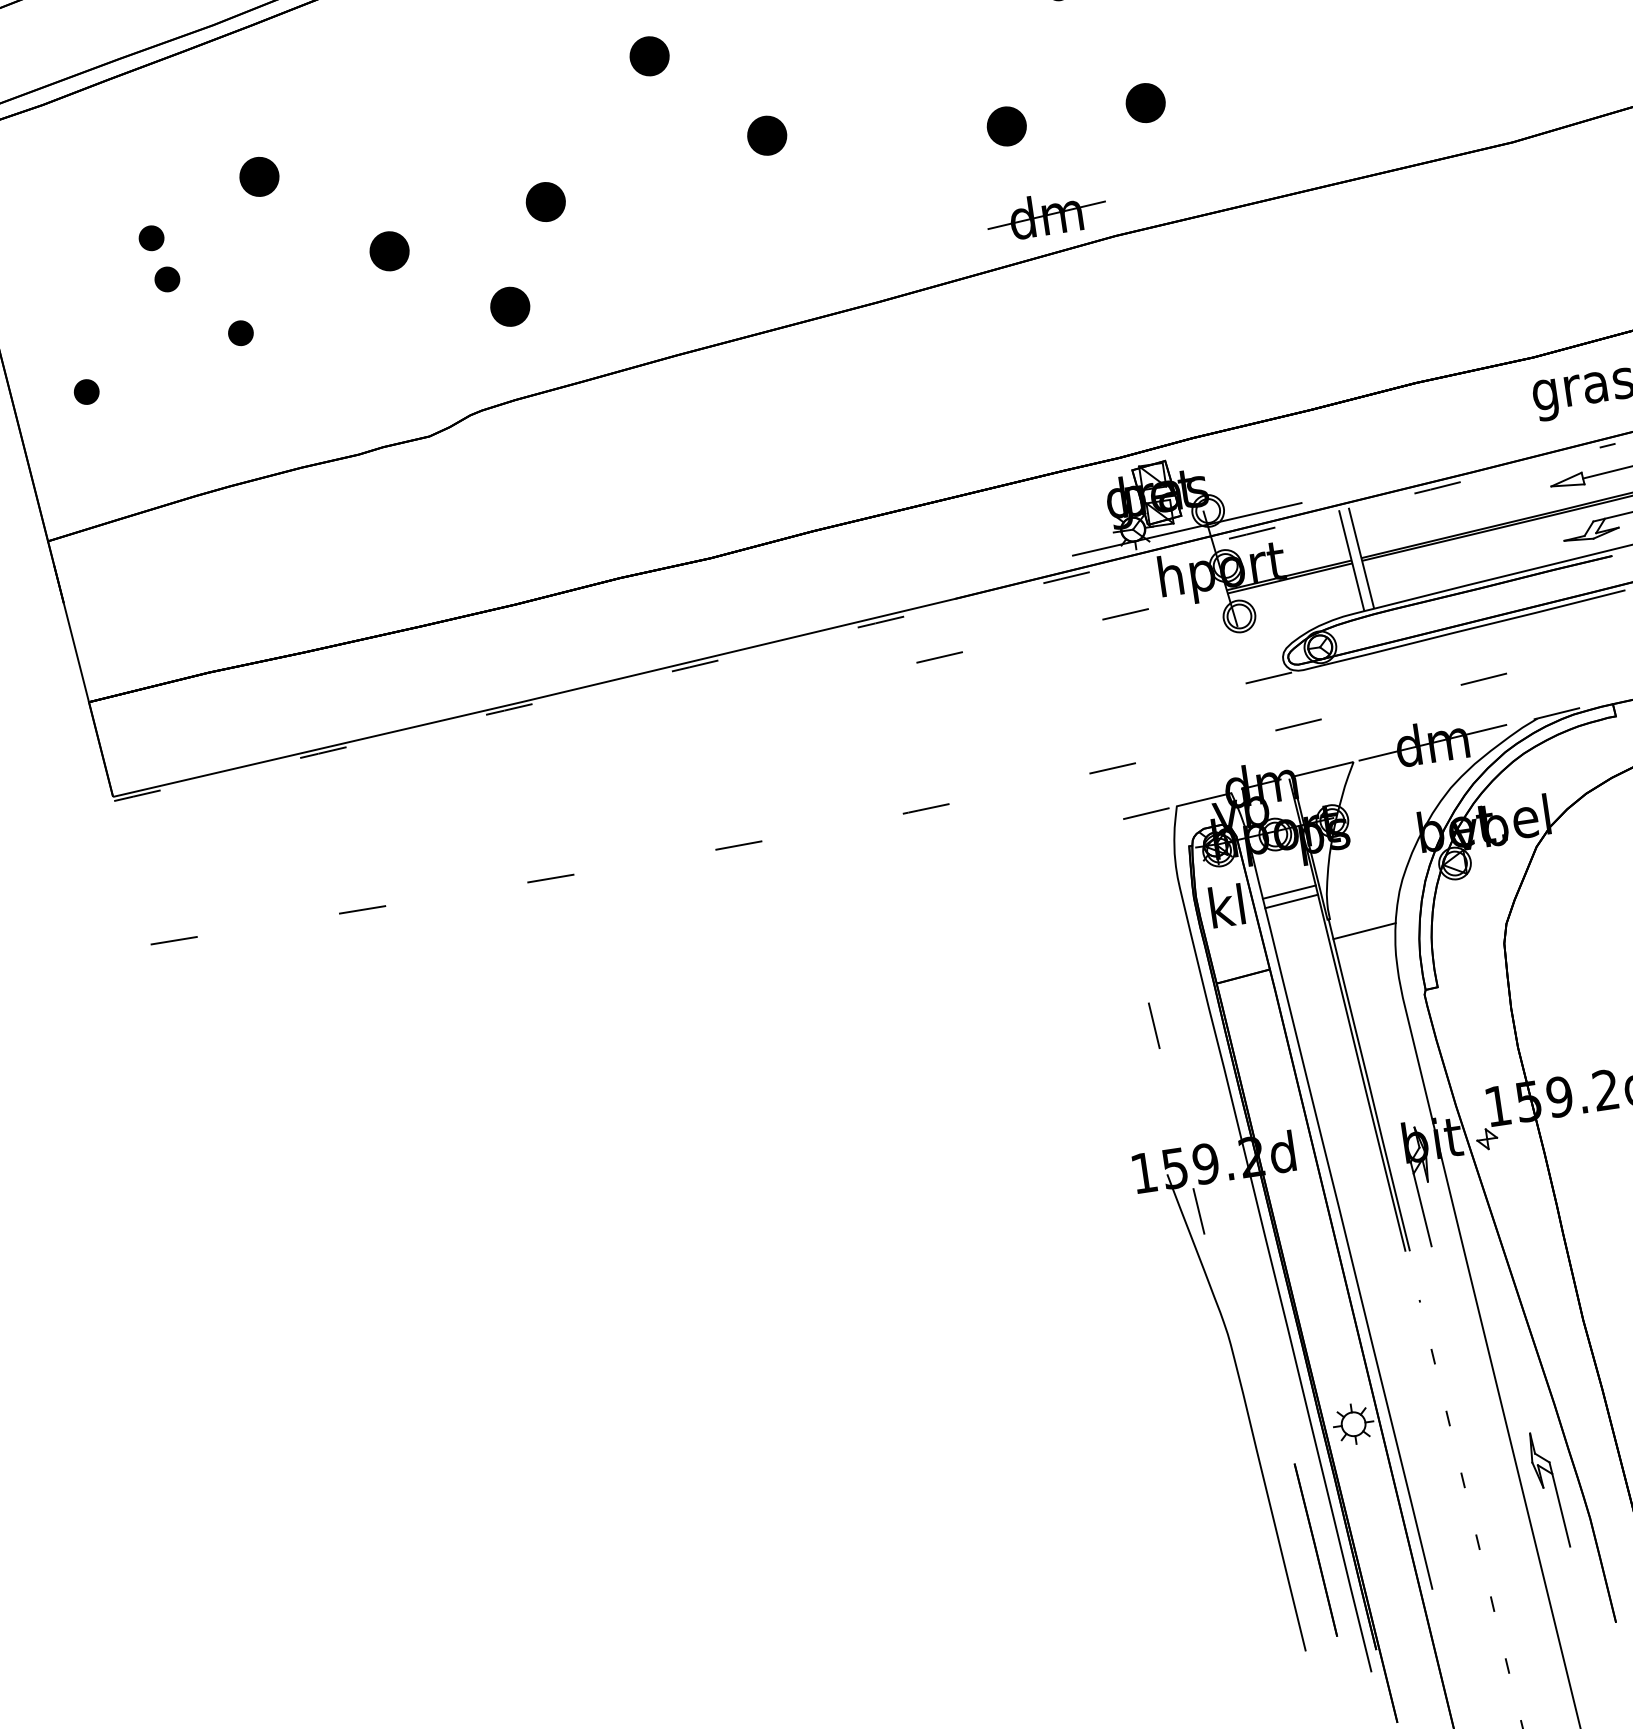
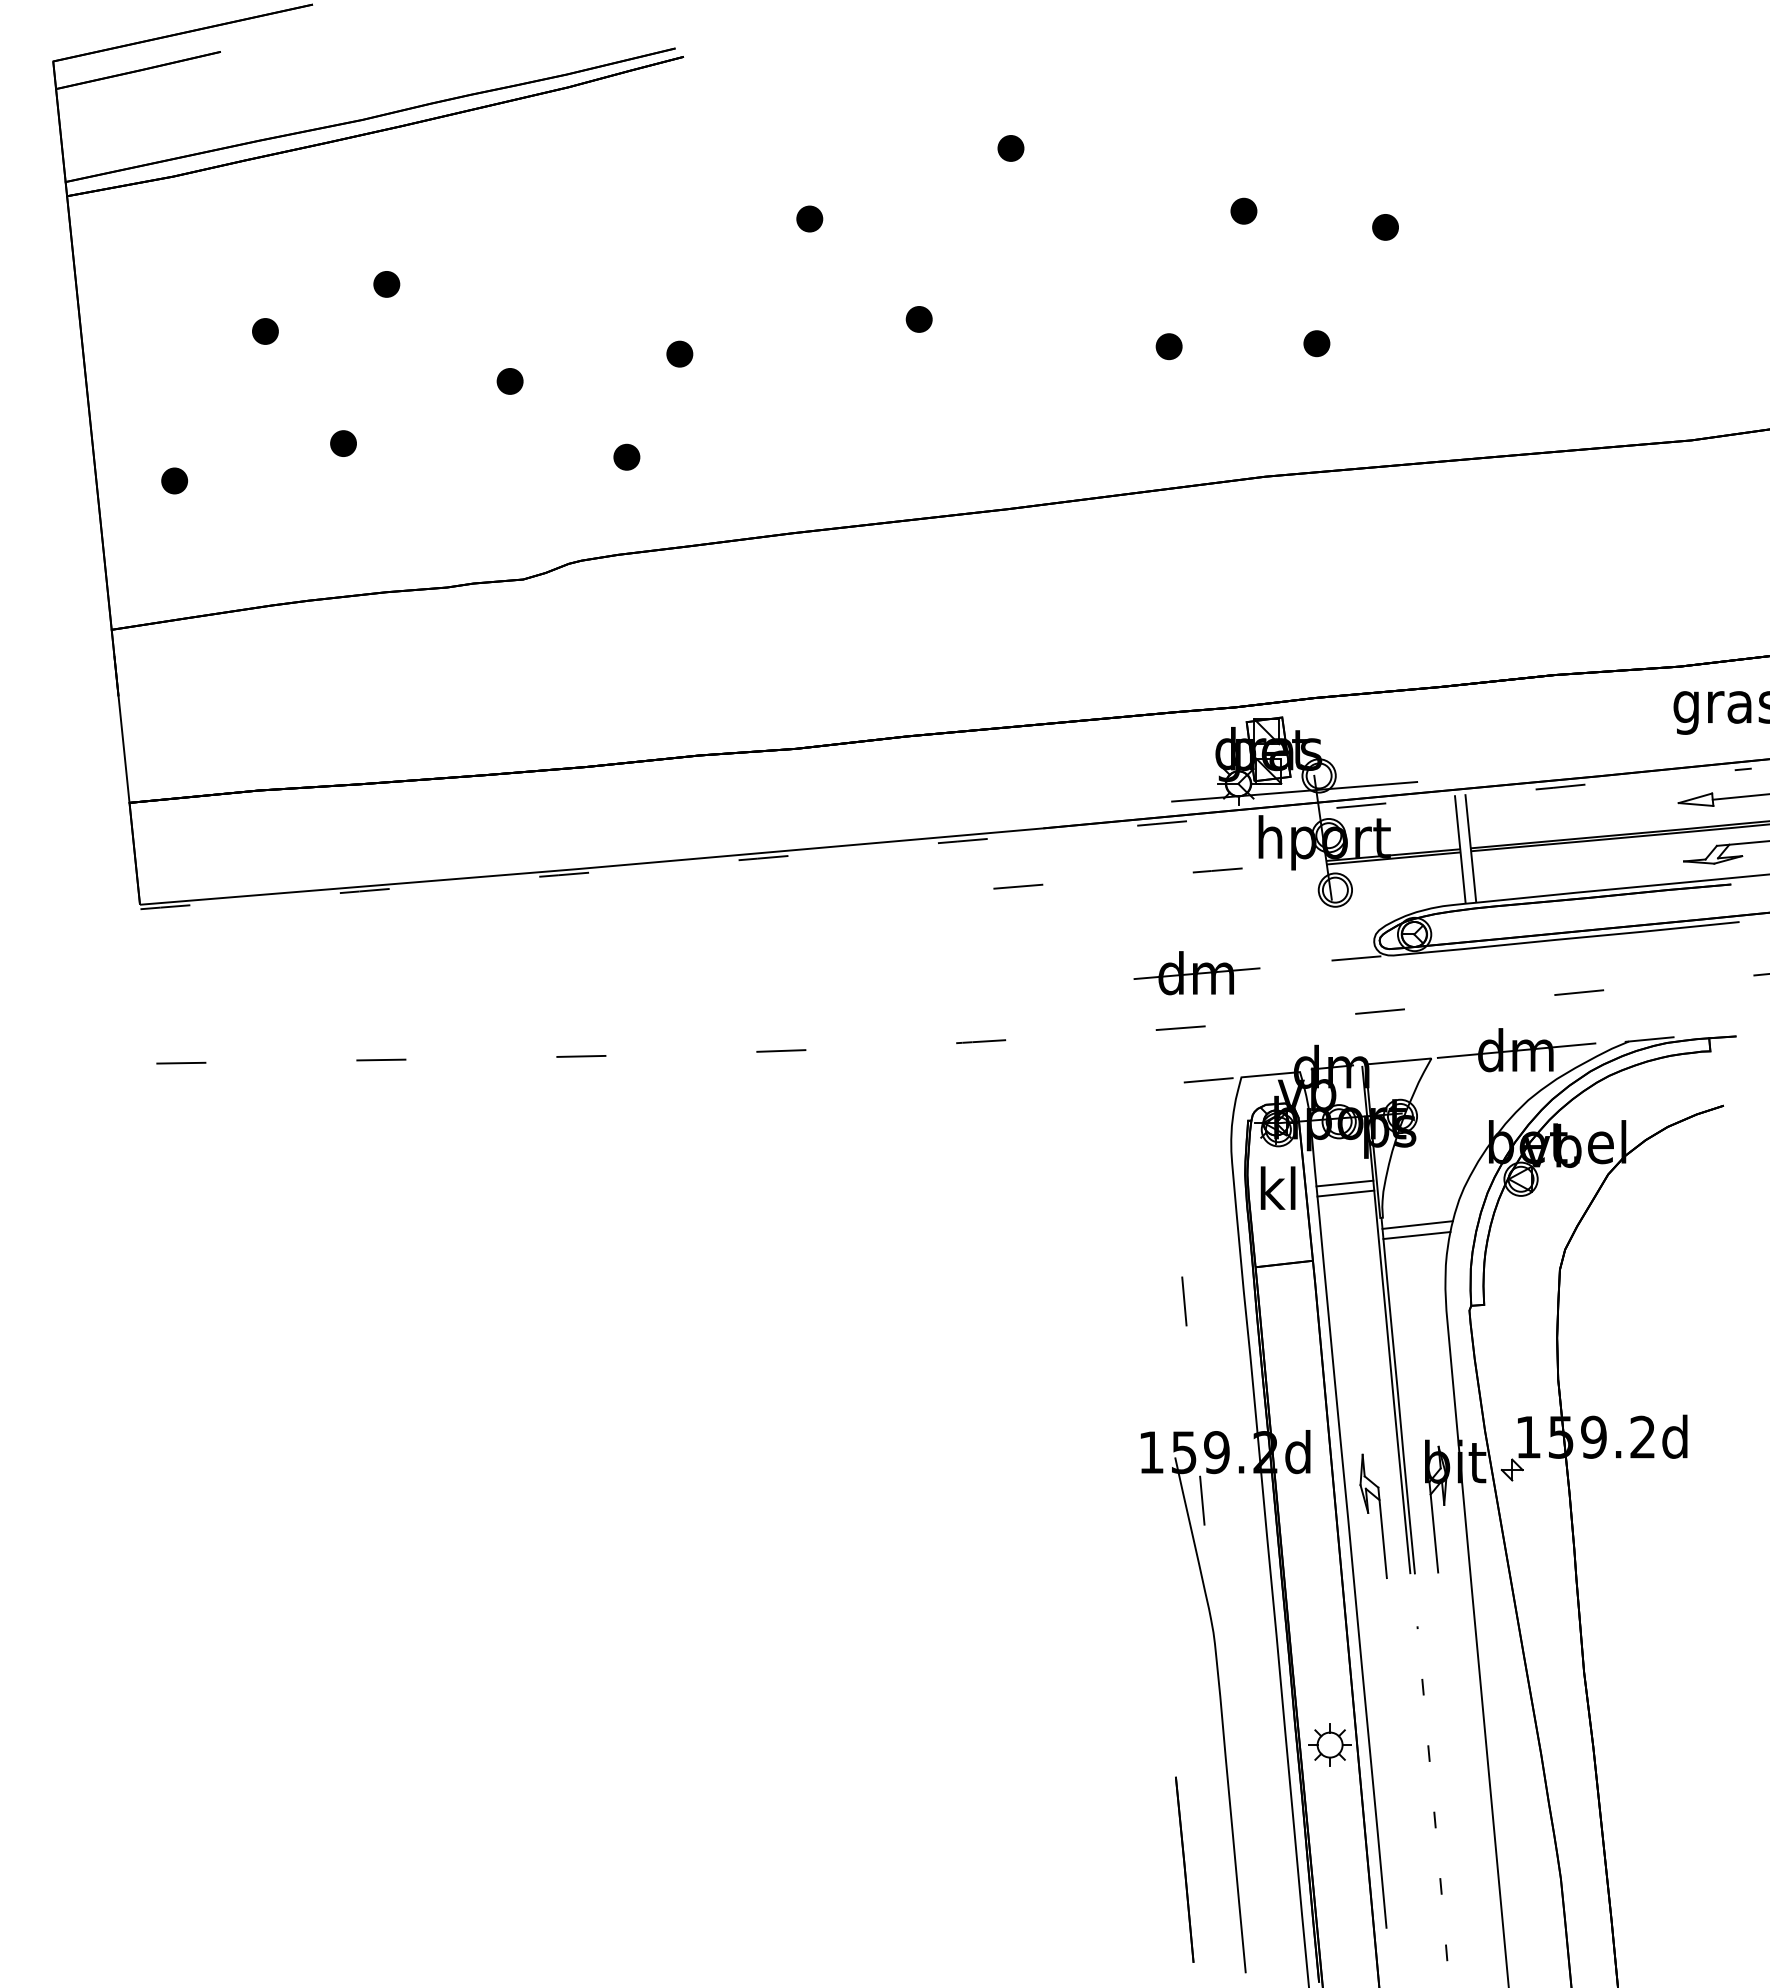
part: (649, 55) -> (809, 218), size x0.62
part: (1145, 103) -> (1316, 343), size x0.62
part: (1006, 126) -> (1168, 346), size x0.62
part: (766, 135) -> (918, 319), size x0.62
part: (259, 177) -> (386, 284), size x0.62
part: (545, 201) -> (679, 353), size x0.62
part: (1046, 215) -> (1196, 973), moved
part: (388, 251) -> (509, 381), size x0.62
part: (167, 279) -> (275, 376), removed
part: (509, 305) -> (626, 456), size x0.62
line: (1363, 920) -> (1417, 1224), added
part: (1548, 1489) -> (1373, 1515), moved
line: (1315, 1549) -> (1184, 1869), moved

